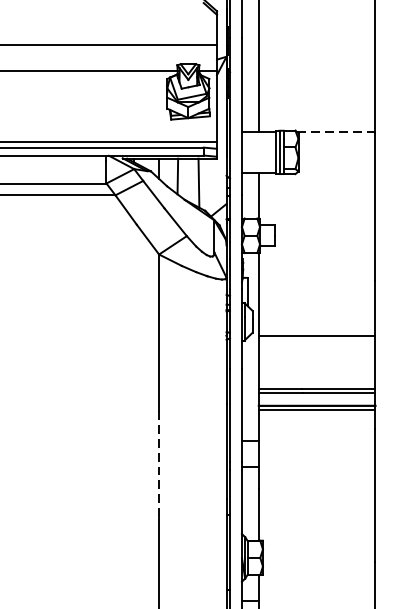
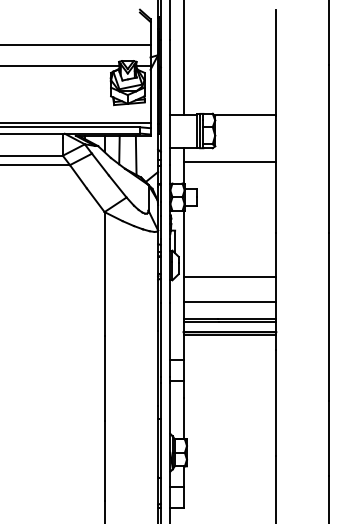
line: (335, 132) -> (244, 115), dashed -> solid
line: (316, 190) -> (229, 161), added
line: (316, 367) -> (229, 301), added
line: (158, 465) -> (104, 379), dashed -> solid

